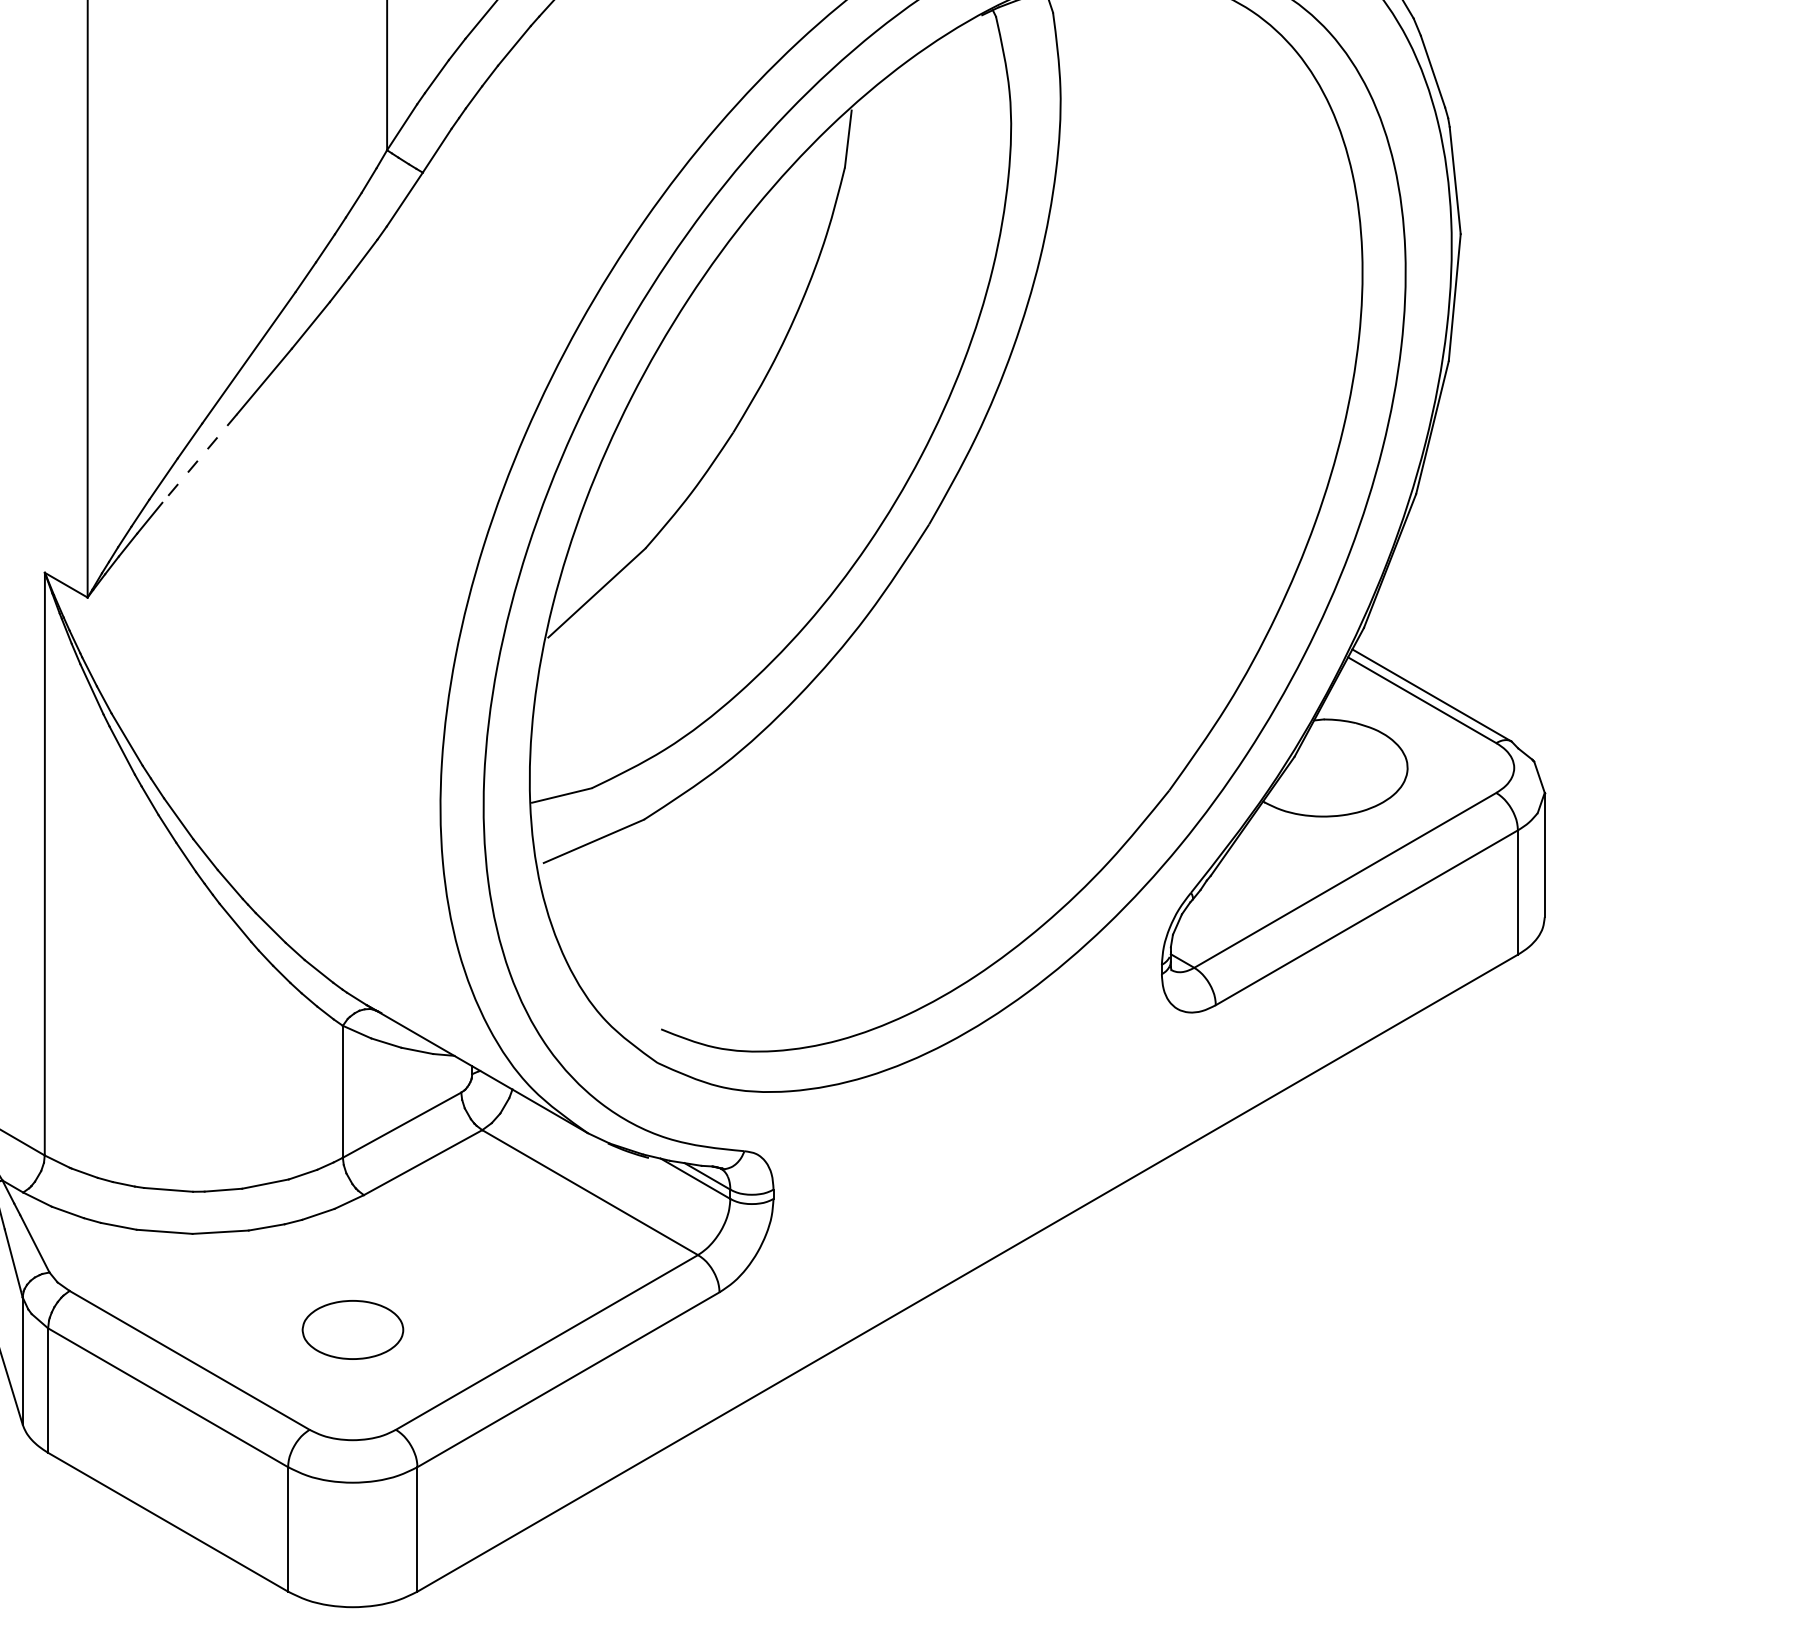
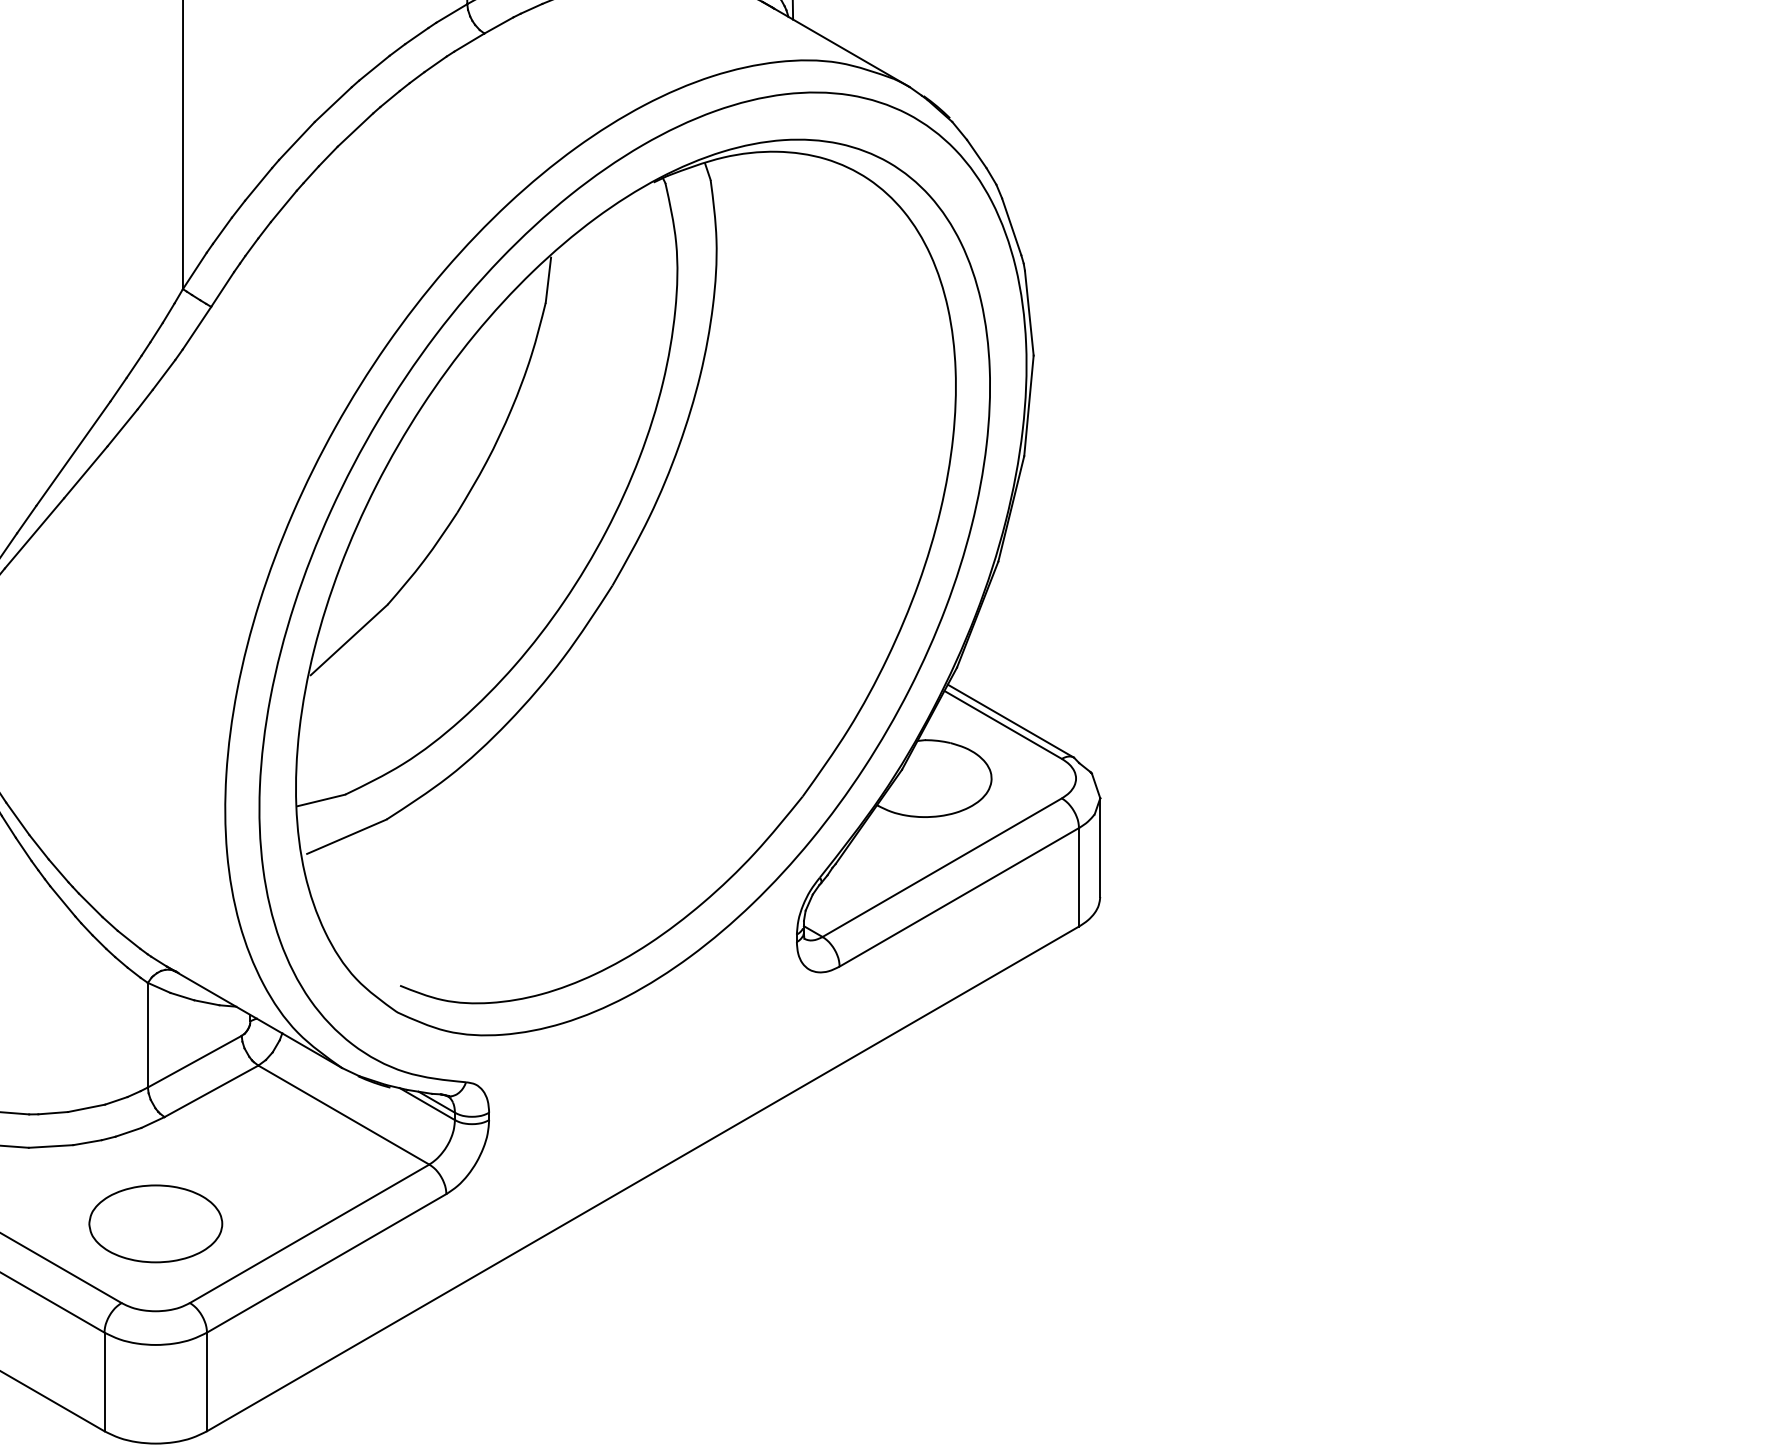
line: (199, 458) -> (34, 533), dashed -> solid
part: (352, 1329) -> (155, 1223), size x1.67

